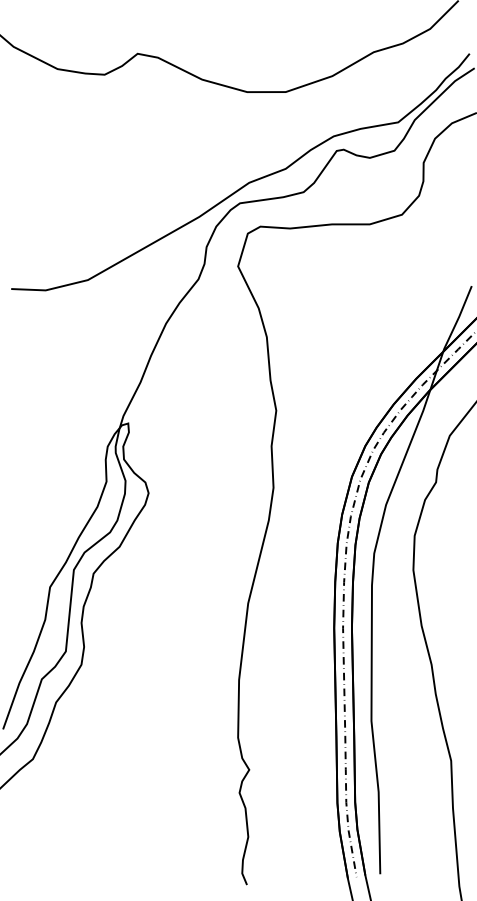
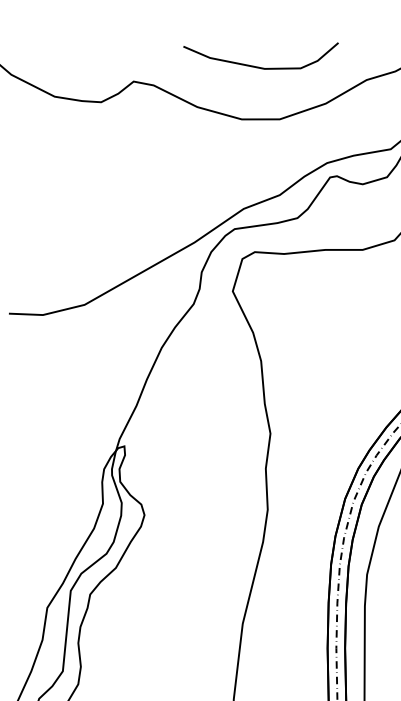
curve: (264, 38) -> (258, 66), added

